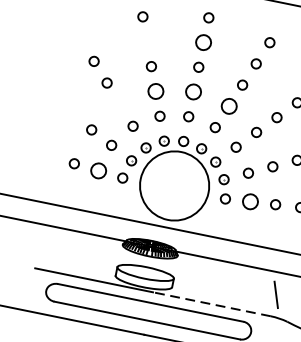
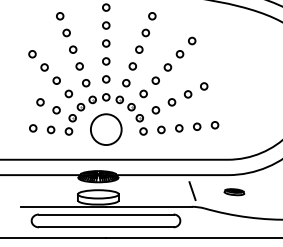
circle: (147, 41) -> (66, 32), added
circle: (204, 42) -> (106, 25), size x0.62
circle: (155, 91) -> (79, 66), size x0.62
circle: (194, 92) -> (106, 61), size x0.62
circle: (119, 104) -> (56, 80), added
circle: (228, 106) -> (132, 66), size x0.62
circle: (97, 170) -> (50, 129), size x0.62
circle: (173, 185) -> (105, 129), size x0.62
circle: (250, 201) -> (161, 129), size x0.62
line: (212, 303) -> (149, 206), dashed -> solid

